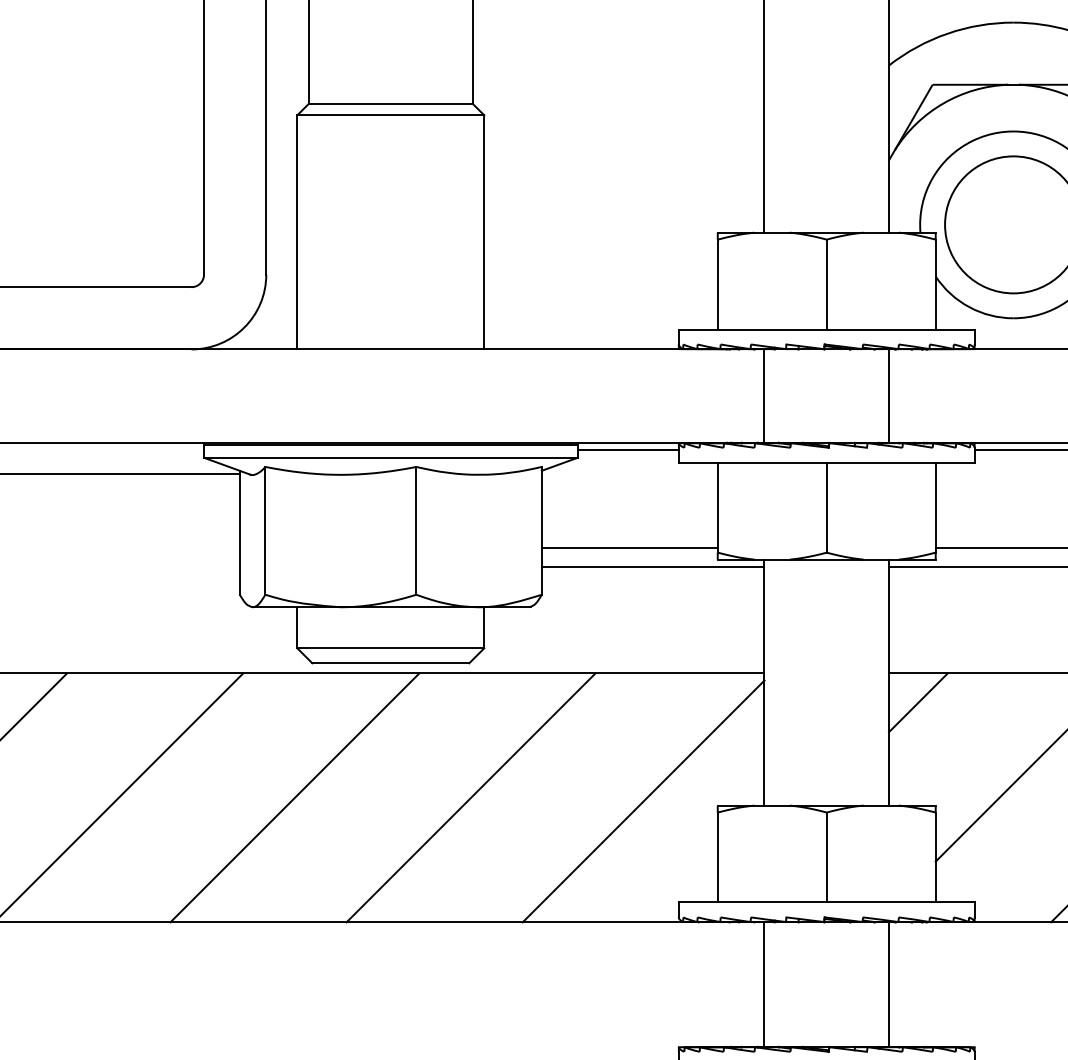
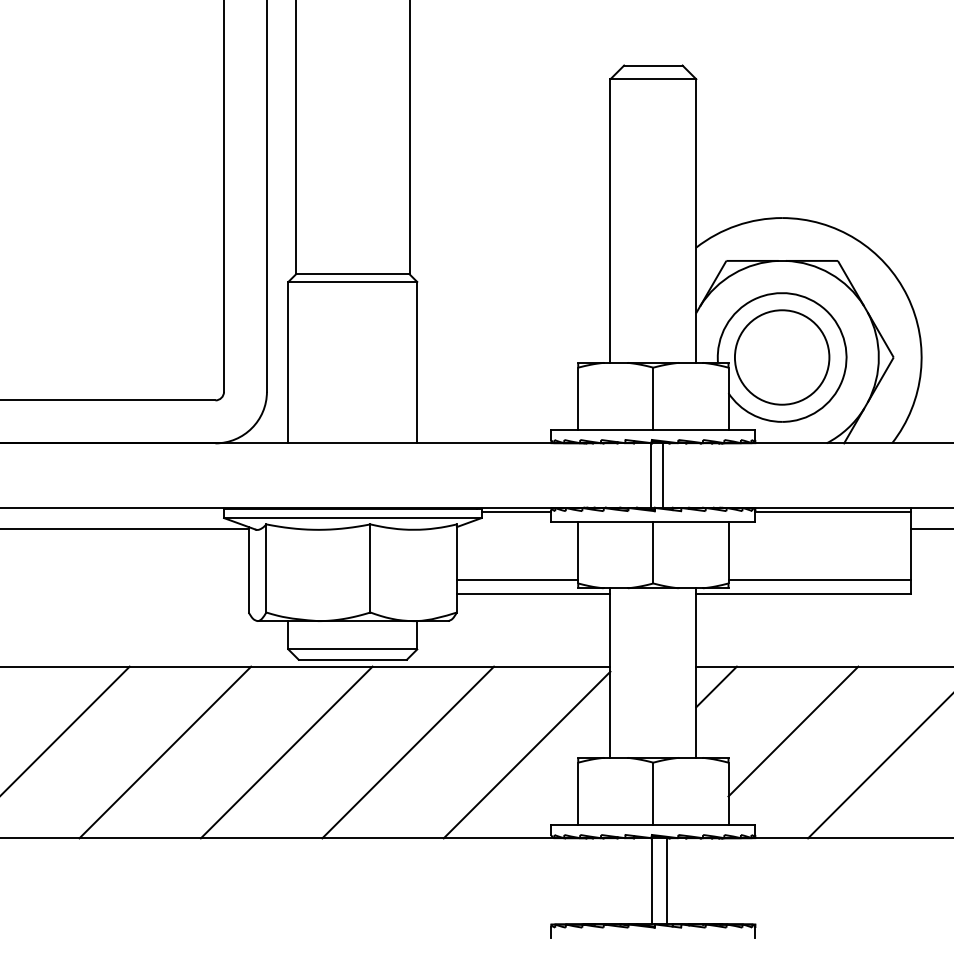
line: (764, 396) -> (663, 475), moved
line: (889, 396) -> (651, 475), moved
line: (764, 984) -> (667, 881), moved
line: (889, 984) -> (652, 881), moved

